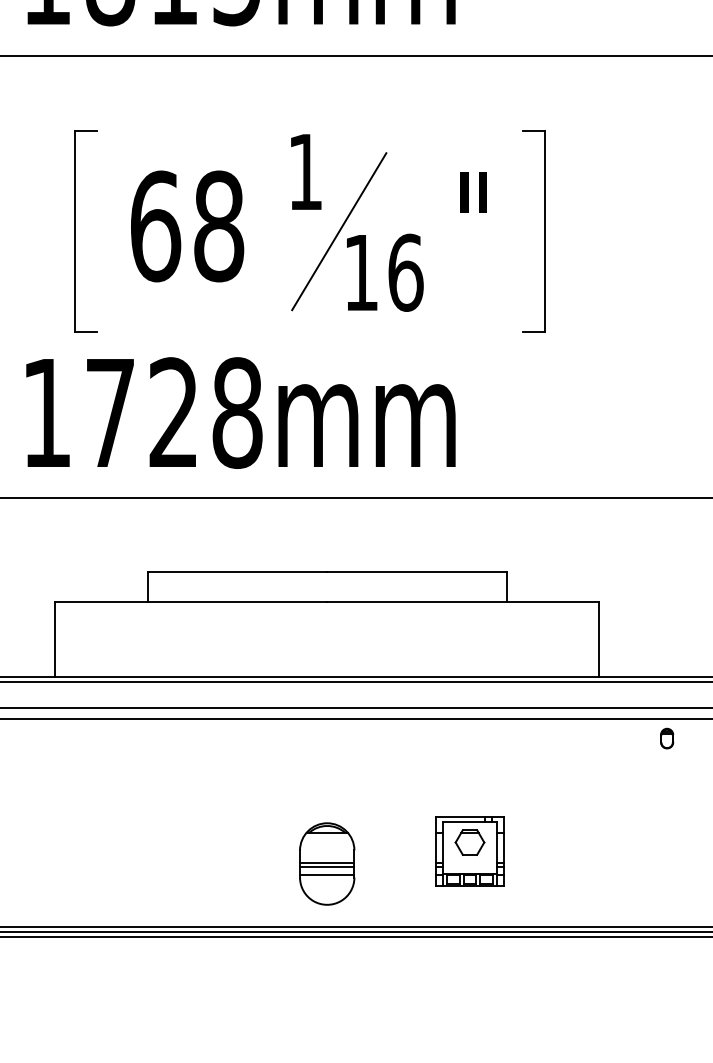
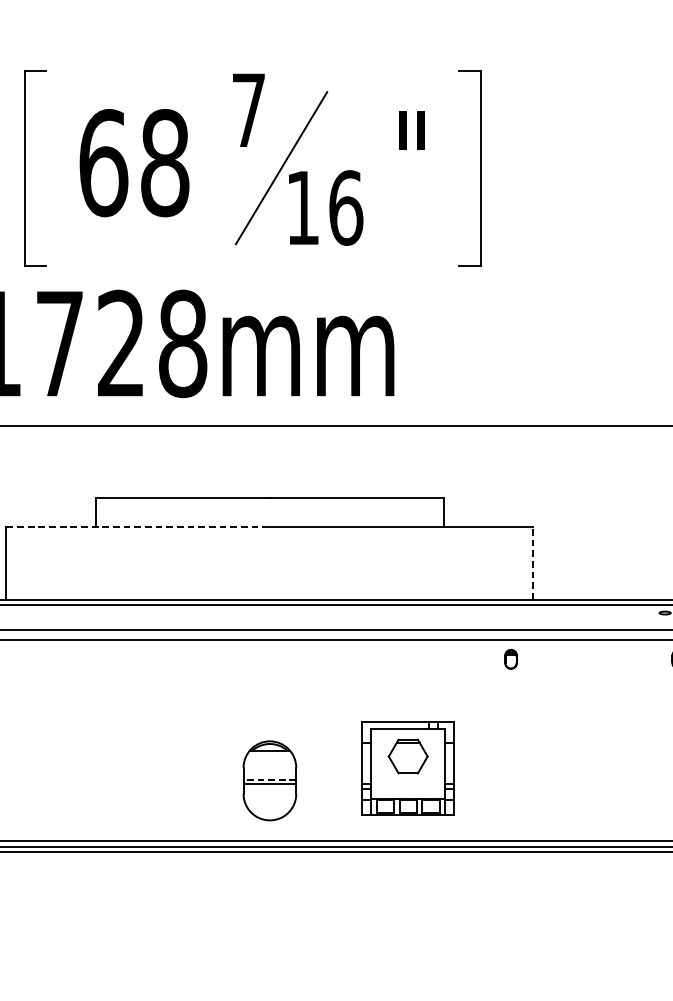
text: (305, 171) -> (248, 109), 1 -> 7
line: (191, 601) -> (138, 526), solid -> dashed
line: (599, 639) -> (533, 563), solid -> dashed
part: (667, 738) -> (511, 659), moved
part: (469, 851) -> (407, 768), size x1.4
line: (326, 862) -> (269, 779), solid -> dashed
line: (327, 874) -> (270, 790), removed

